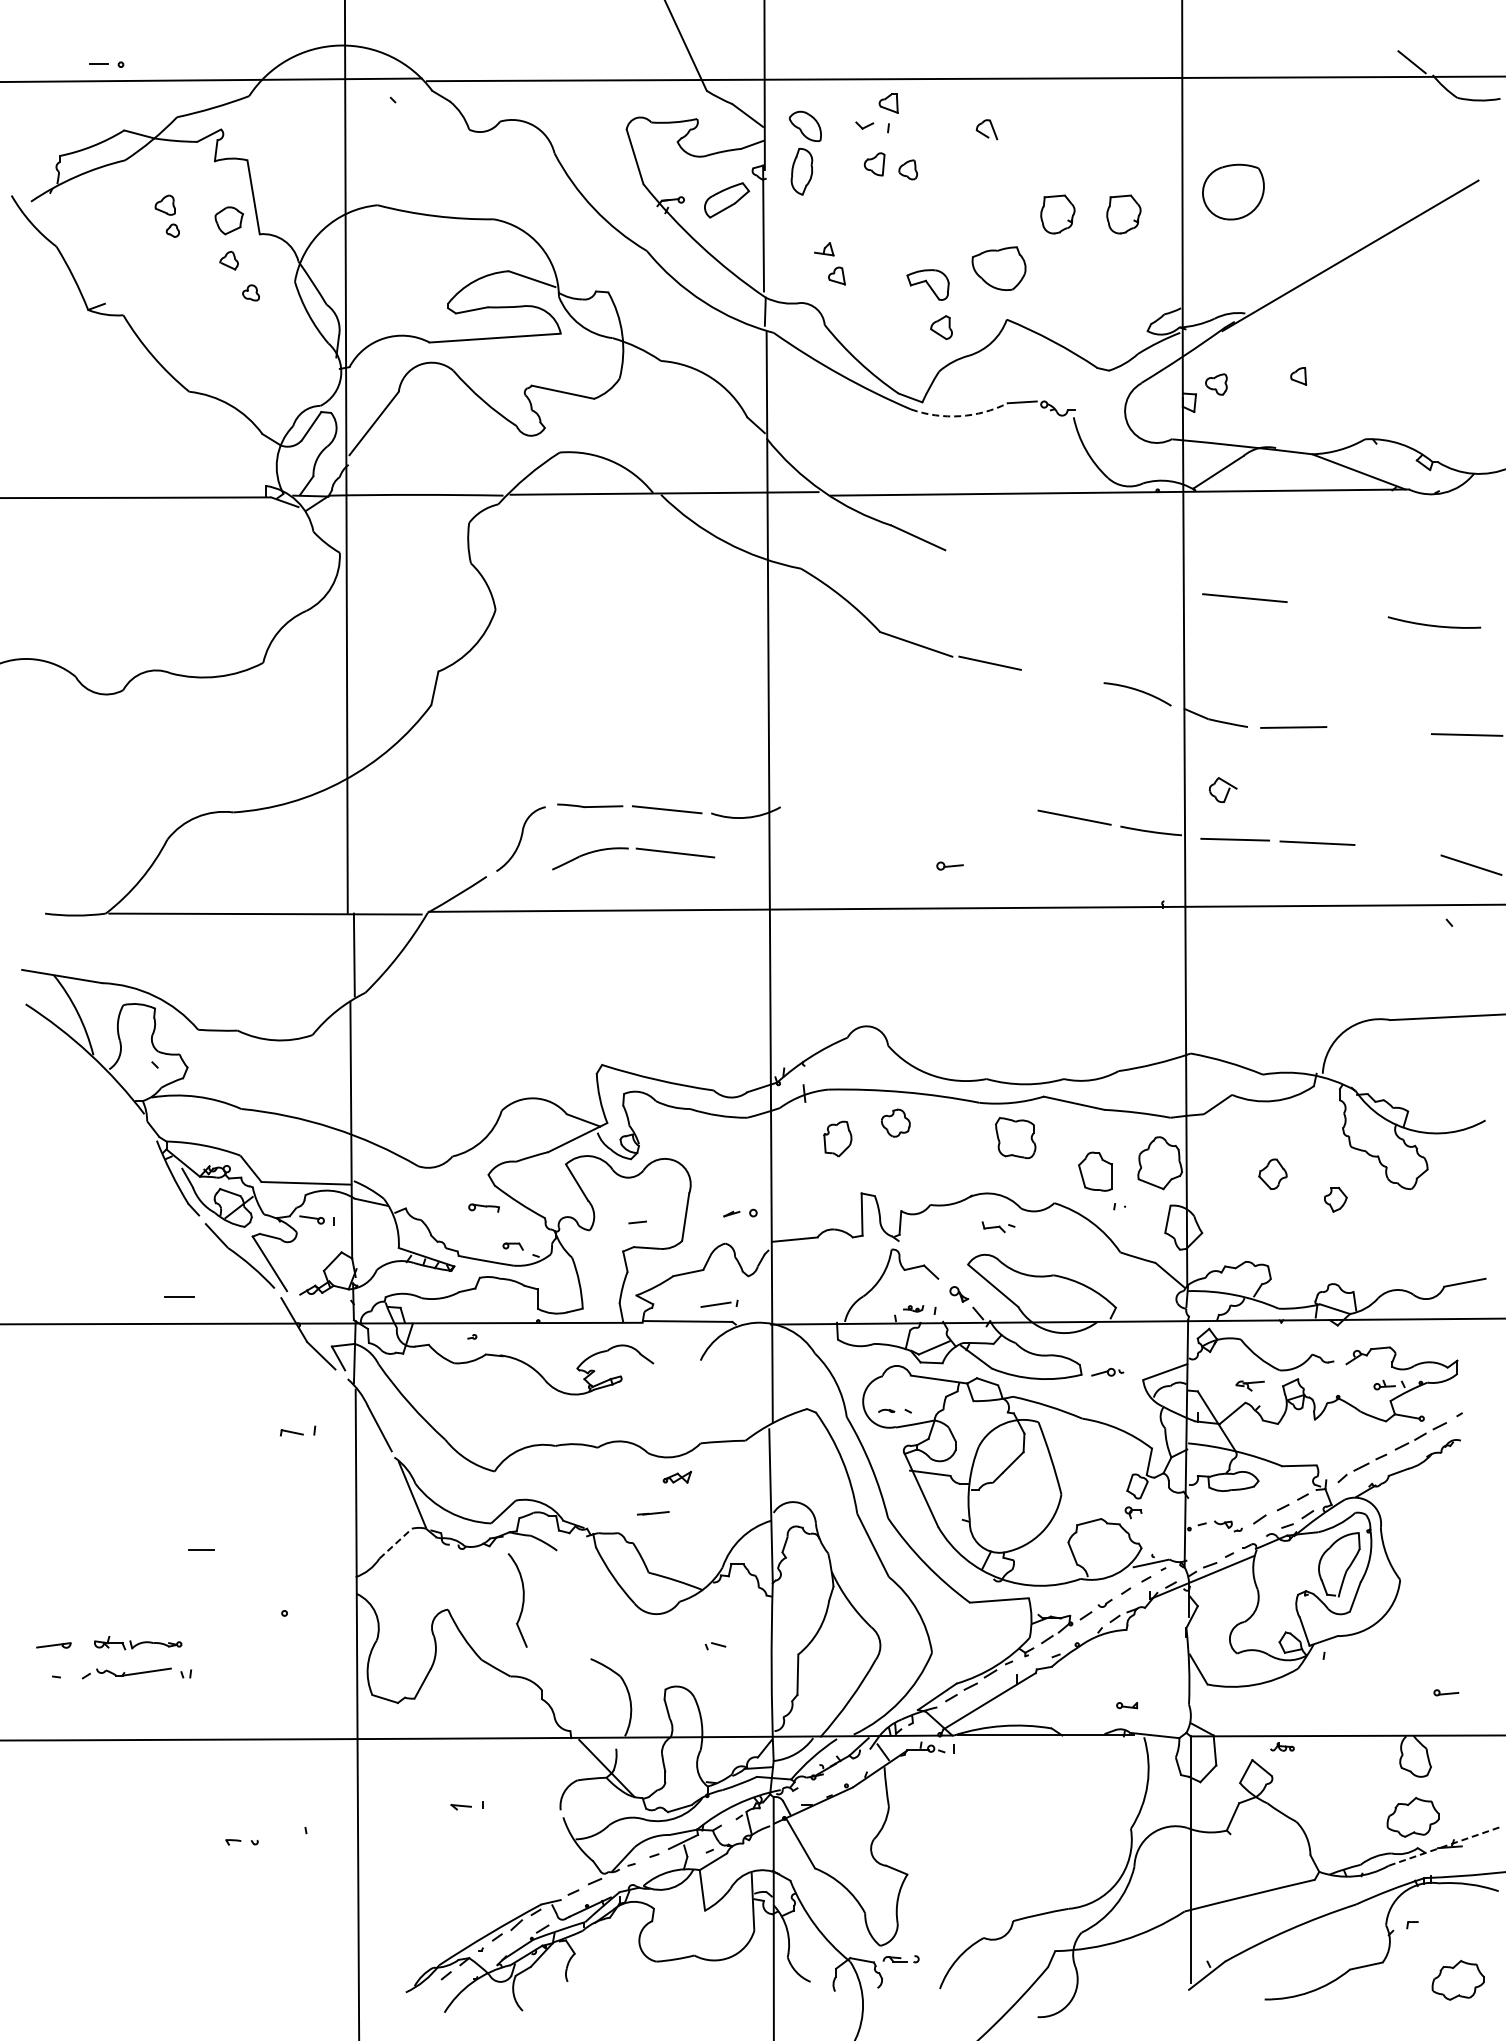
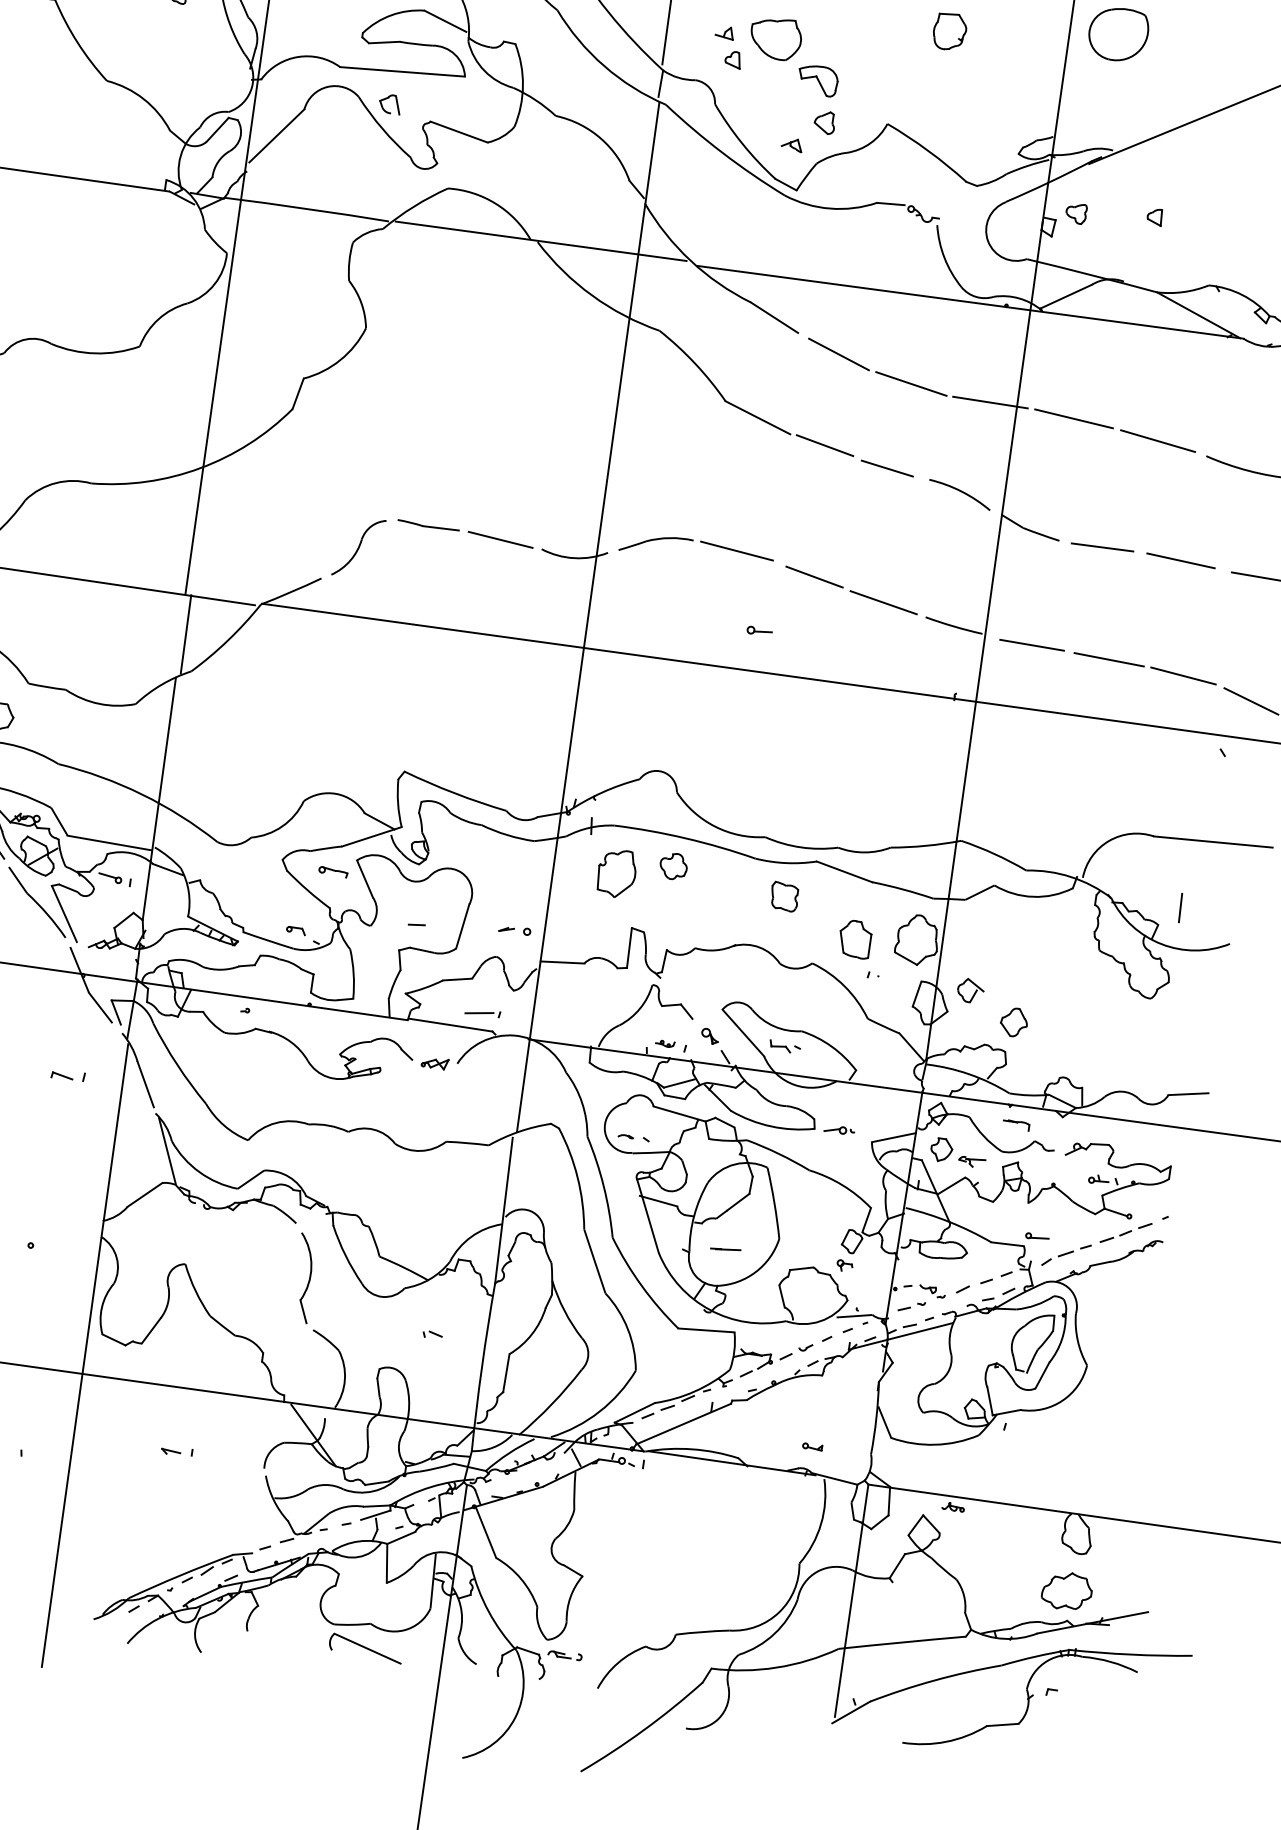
part: (1123, 214) -> (1011, 40), removed
part: (998, 268) -> (775, 38), moved
part: (910, 355) -> (791, 144), added
part: (493, 372) -> (396, 104), added
arc: (959, 416) -> (829, 208), dashed -> solid
line: (990, 566) -> (838, 354), added
line: (1070, 586) -> (911, 384), added
line: (1155, 593) -> (990, 402), added
line: (1335, 608) -> (1158, 440), added
line: (1058, 677) -> (887, 468), added
line: (1377, 729) -> (1181, 560), added
part: (1222, 790) -> (970, 991), moved
line: (998, 801) -> (814, 577), added
line: (1396, 848) -> (1182, 675), added
part: (635, 849) -> (699, 542), moved
line: (1428, 1090) -> (1180, 907), added
part: (837, 1138) -> (616, 872), size x1.43
part: (1015, 1138) -> (784, 897), size x0.71
part: (1272, 1173) -> (1013, 1021), moved
part: (1335, 1199) -> (941, 1149), moved
part: (483, 1207) -> (332, 871), moved
part: (998, 1227) -> (784, 1047), moved
part: (1290, 1340) -> (1016, 1124), added
part: (676, 1477) -> (434, 1063), moved
line: (653, 1513) -> (725, 1249), moved
line: (396, 1543) -> (145, 1194), dashed -> solid
part: (1209, 1544) -> (912, 1306), added
part: (517, 1600) -> (304, 1278), moved
part: (1446, 1692) -> (1037, 1236), moved
line: (1445, 1846) -> (1093, 1623), dashed -> solid
part: (1457, 1980) -> (1086, 1750), removed
part: (693, 1981) -> (366, 1648), added

